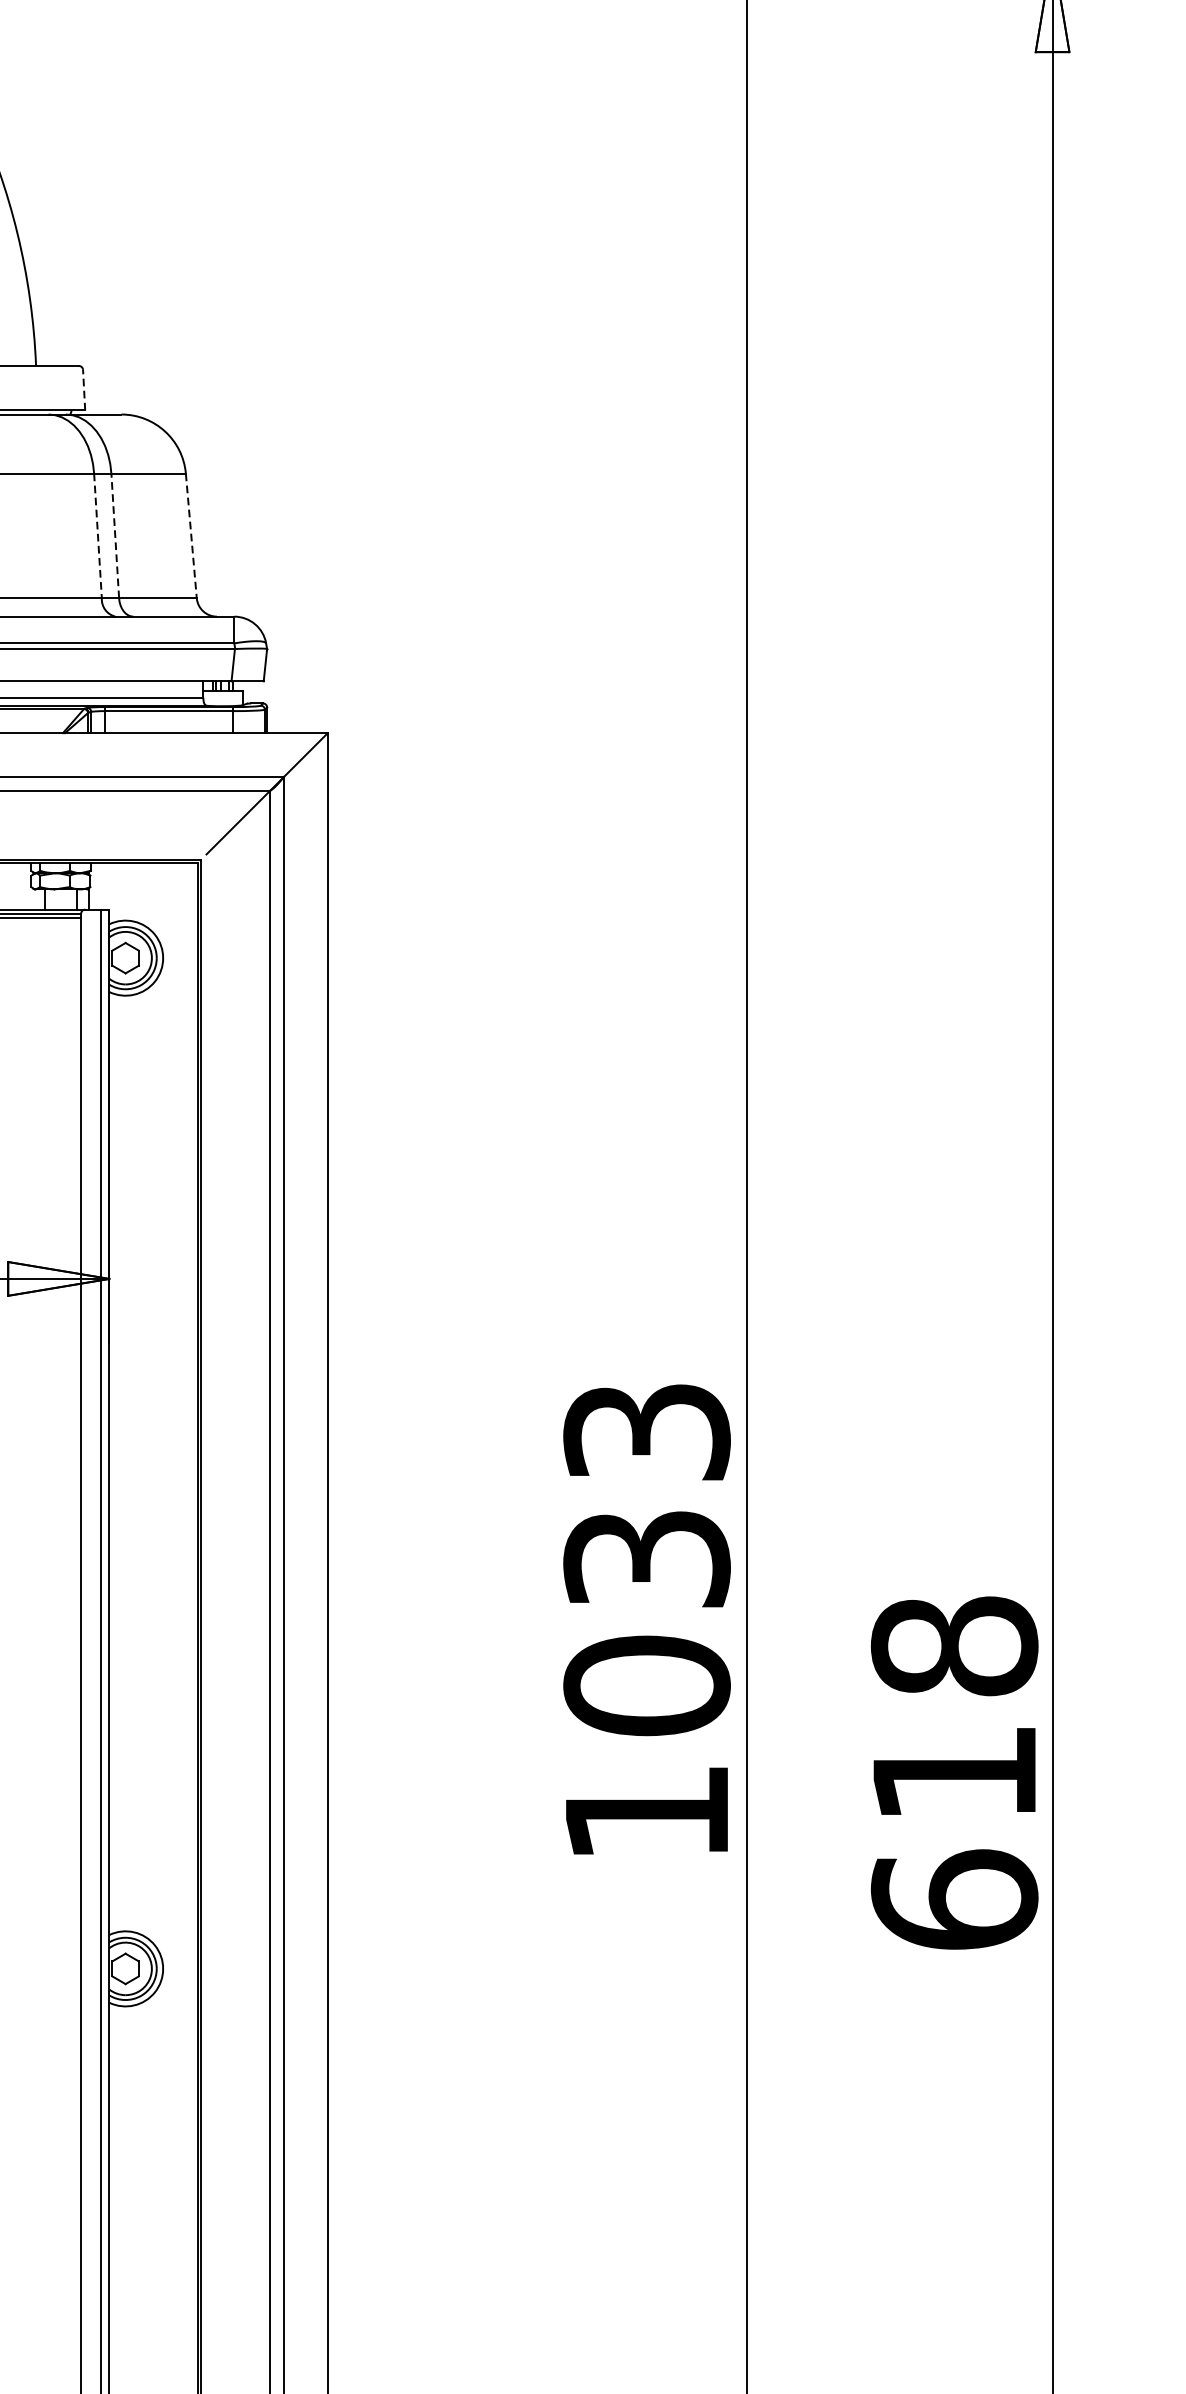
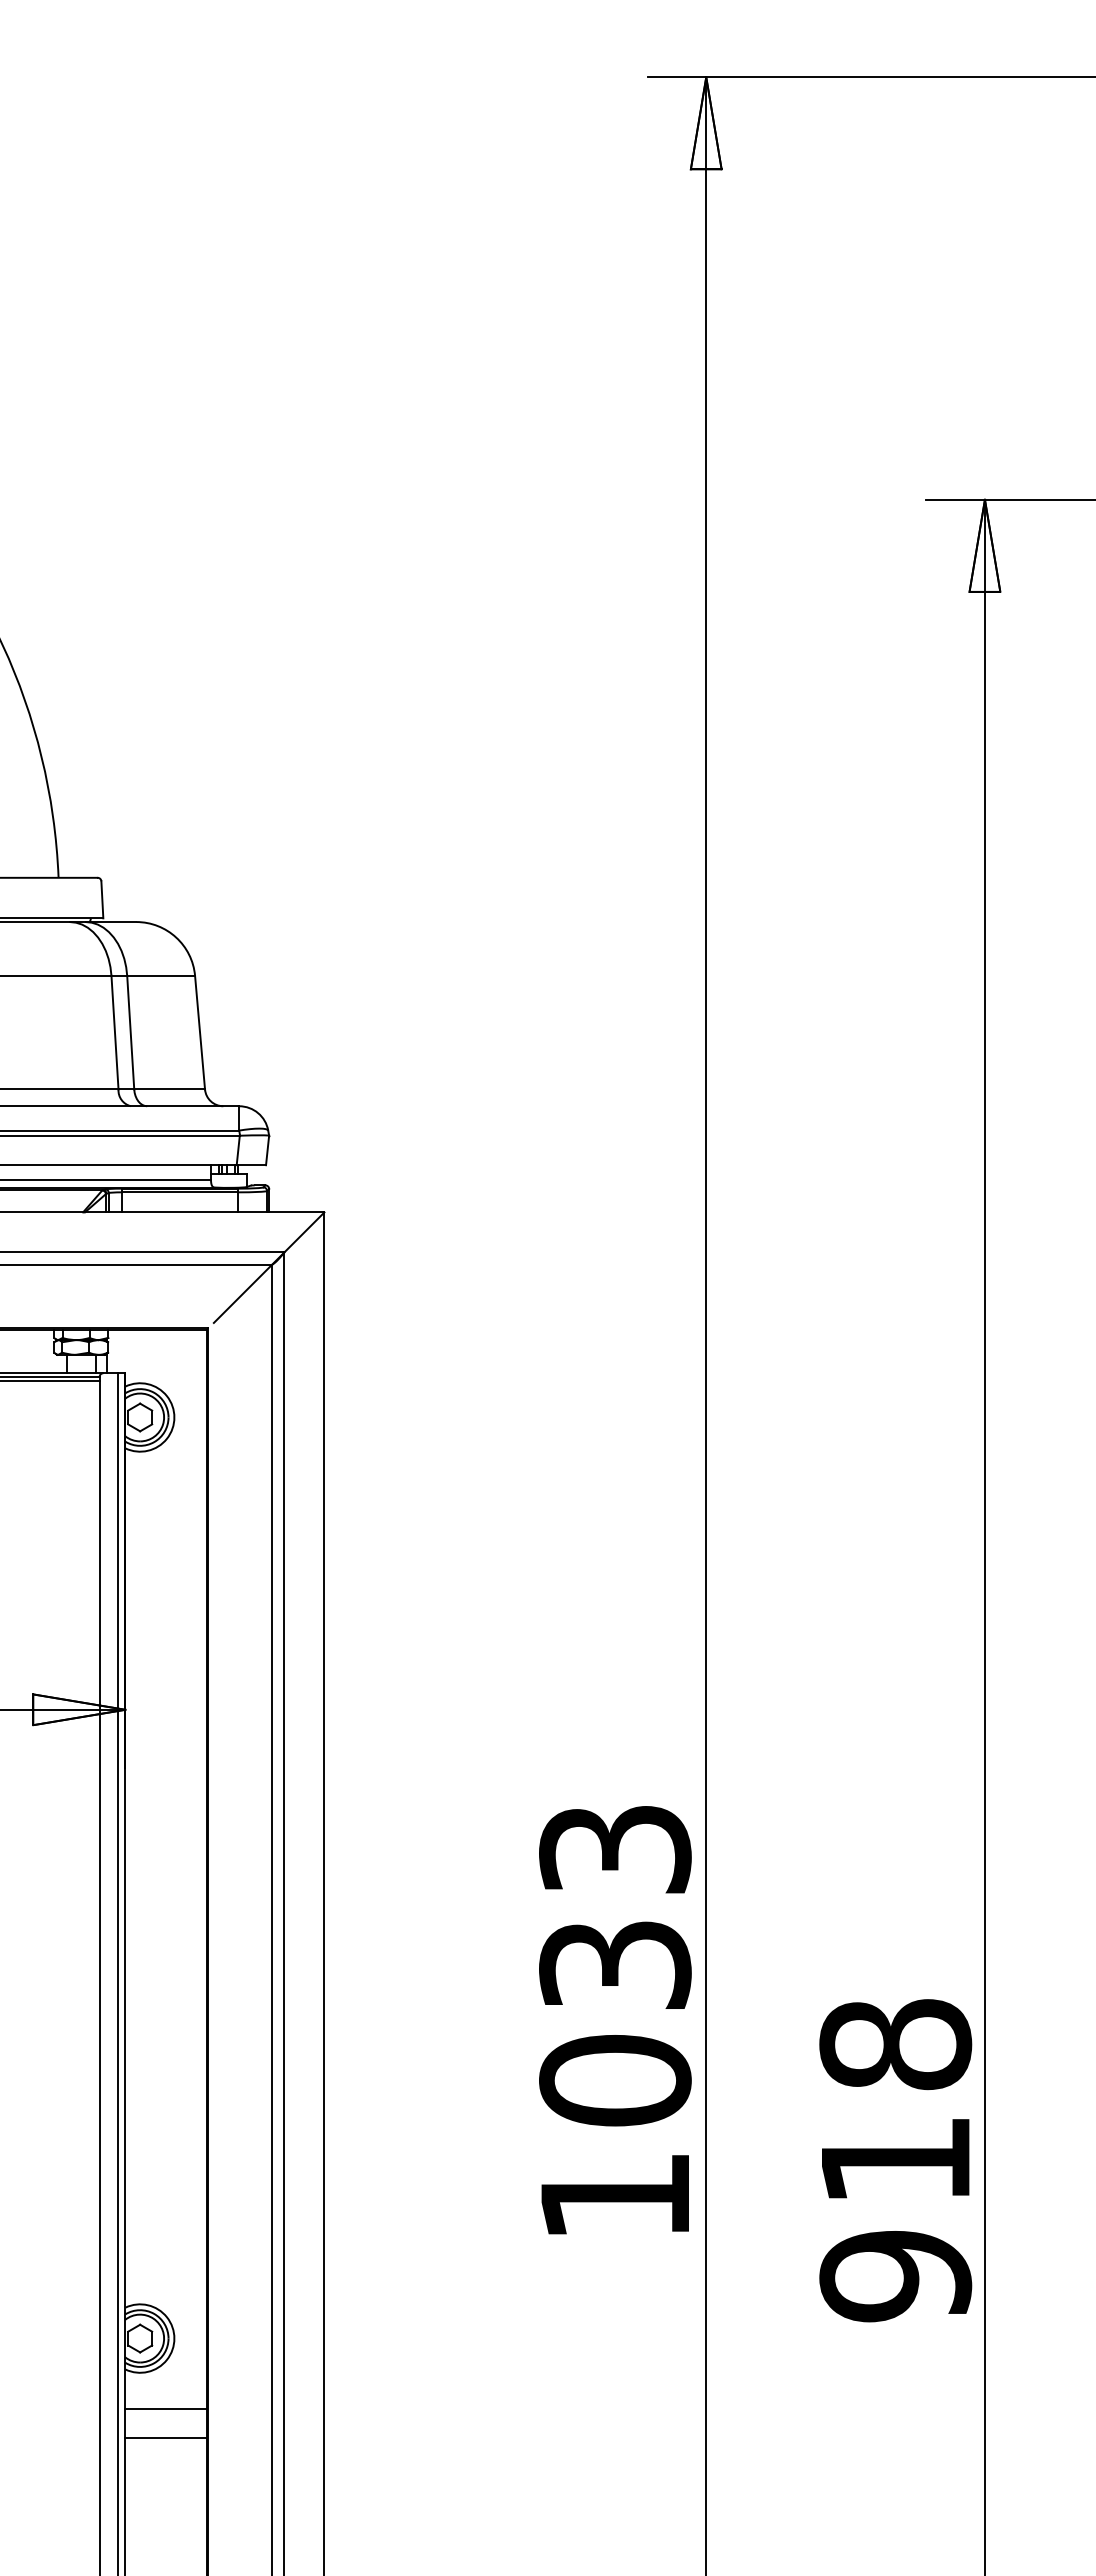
line: (84, 389) -> (102, 899), dashed -> solid
line: (98, 535) -> (115, 1032), dashed -> solid
line: (115, 535) -> (130, 1032), dashed -> solid
line: (191, 536) -> (200, 1033), dashed -> solid
text: (954, 1899) -> (895, 2275), 618 -> 918
line: (153, 2045) -> (165, 2408), added
line: (153, 2078) -> (165, 2438), added

